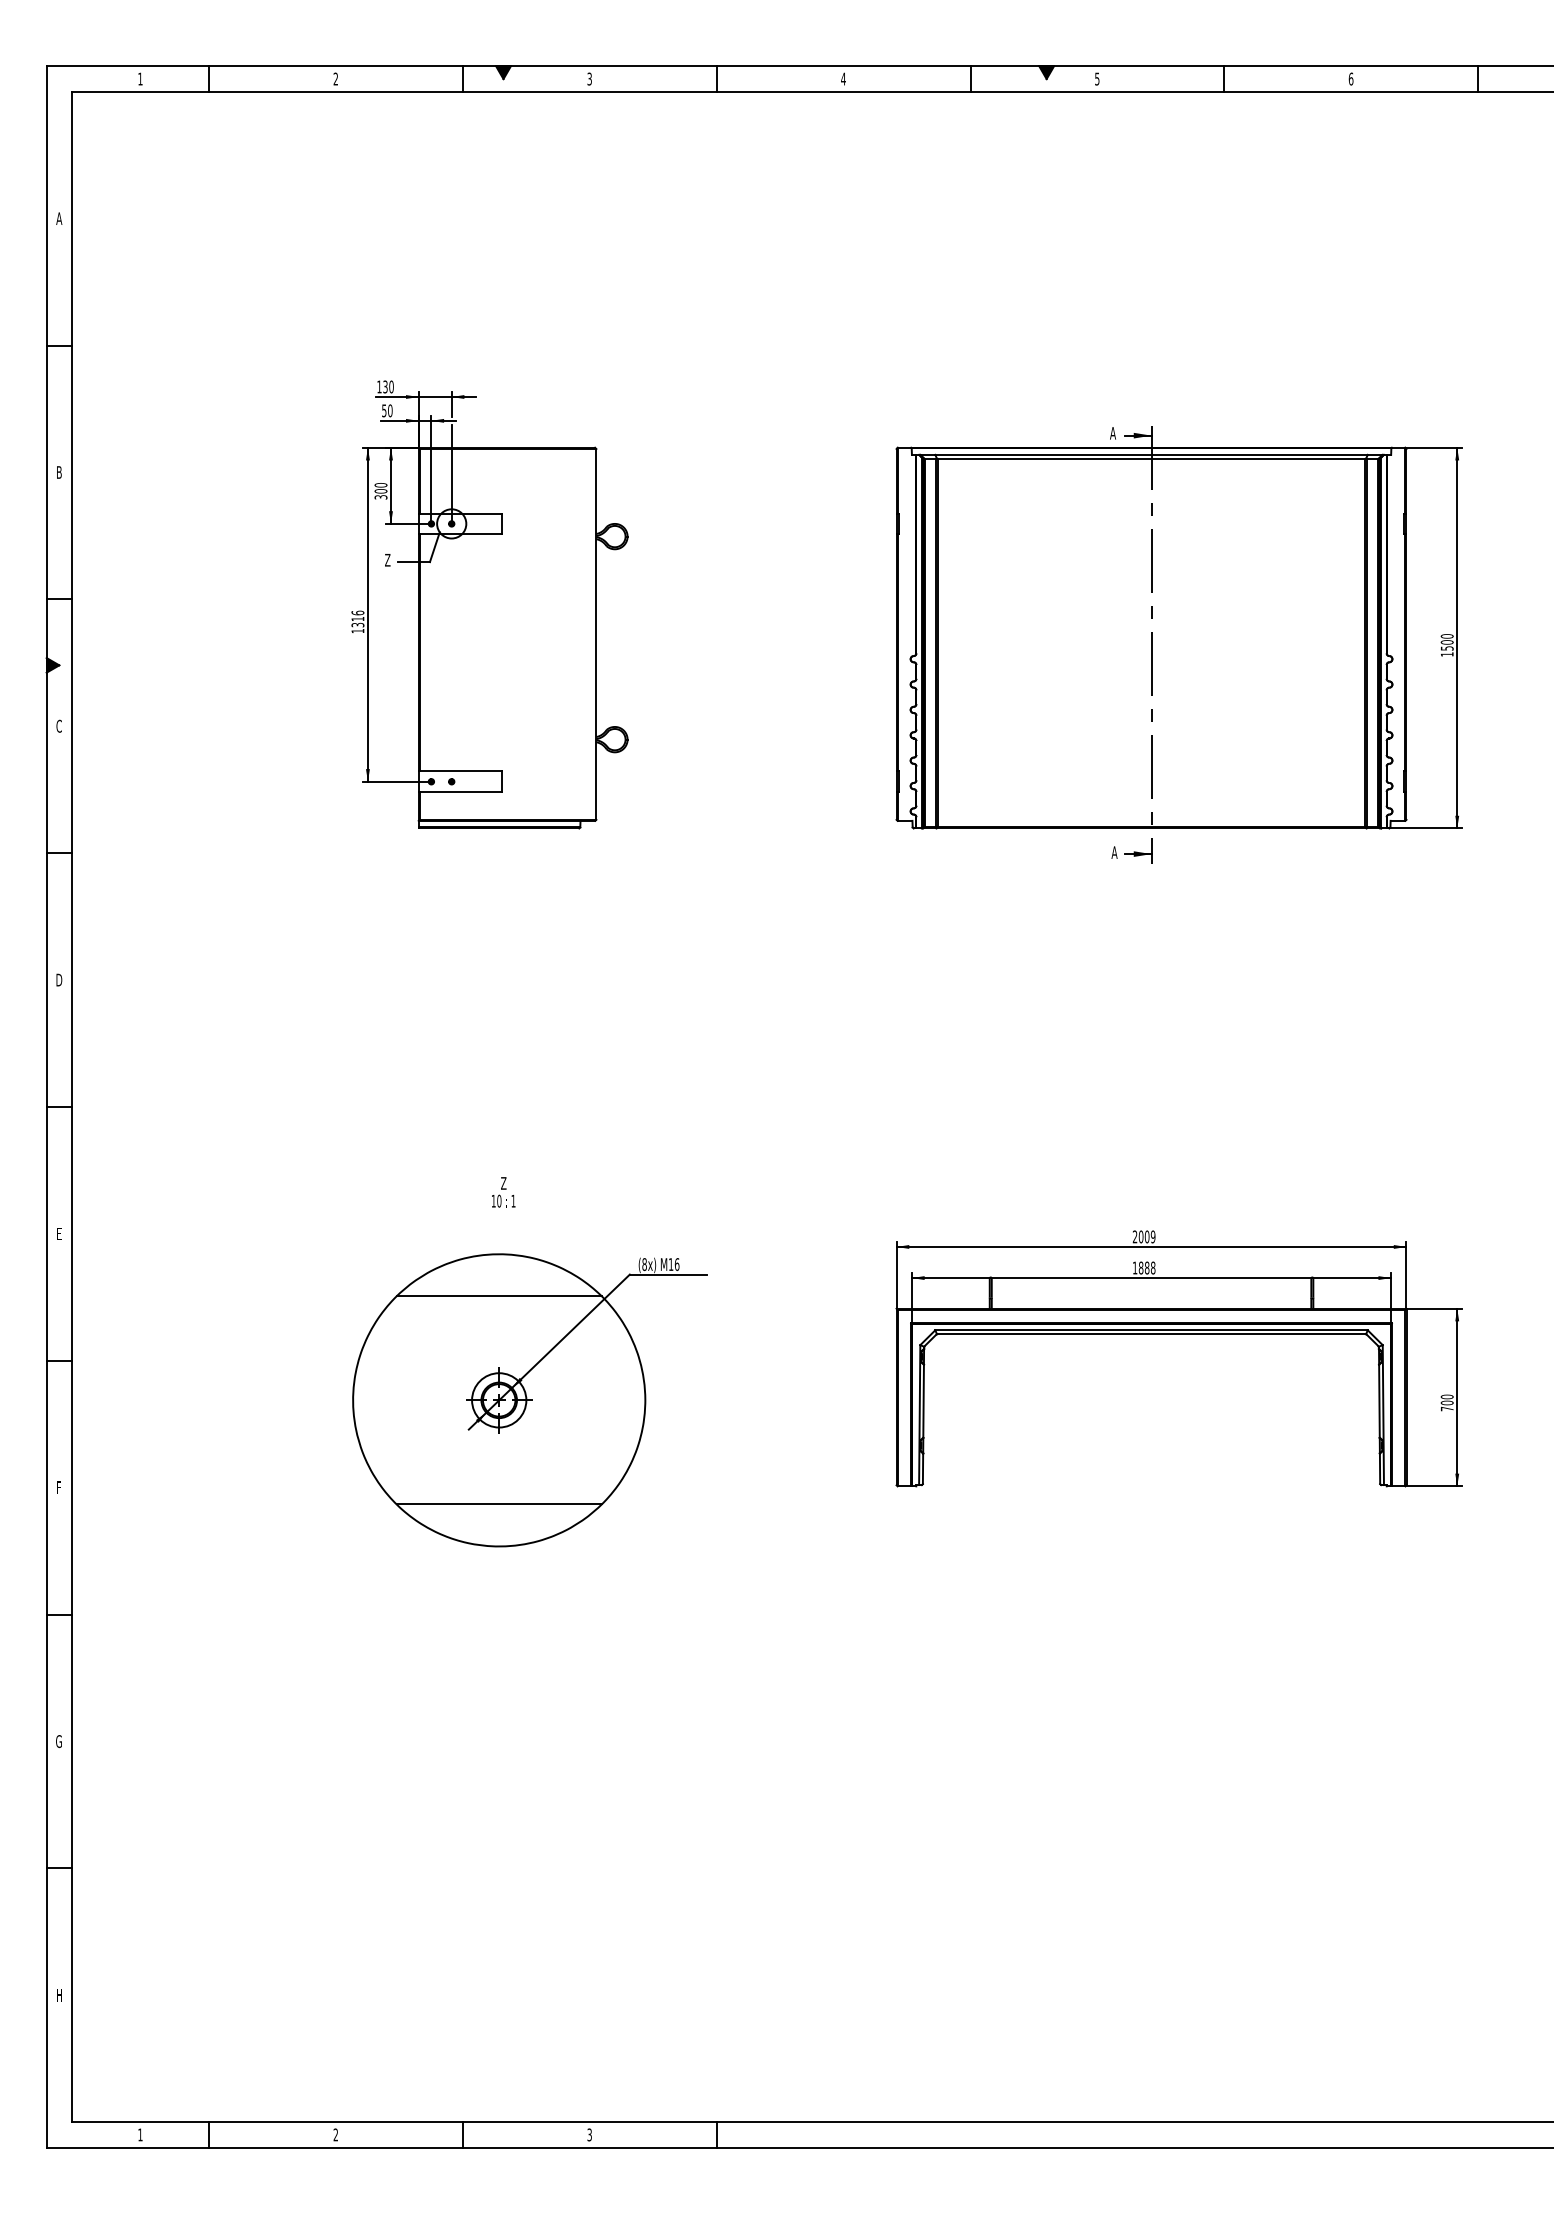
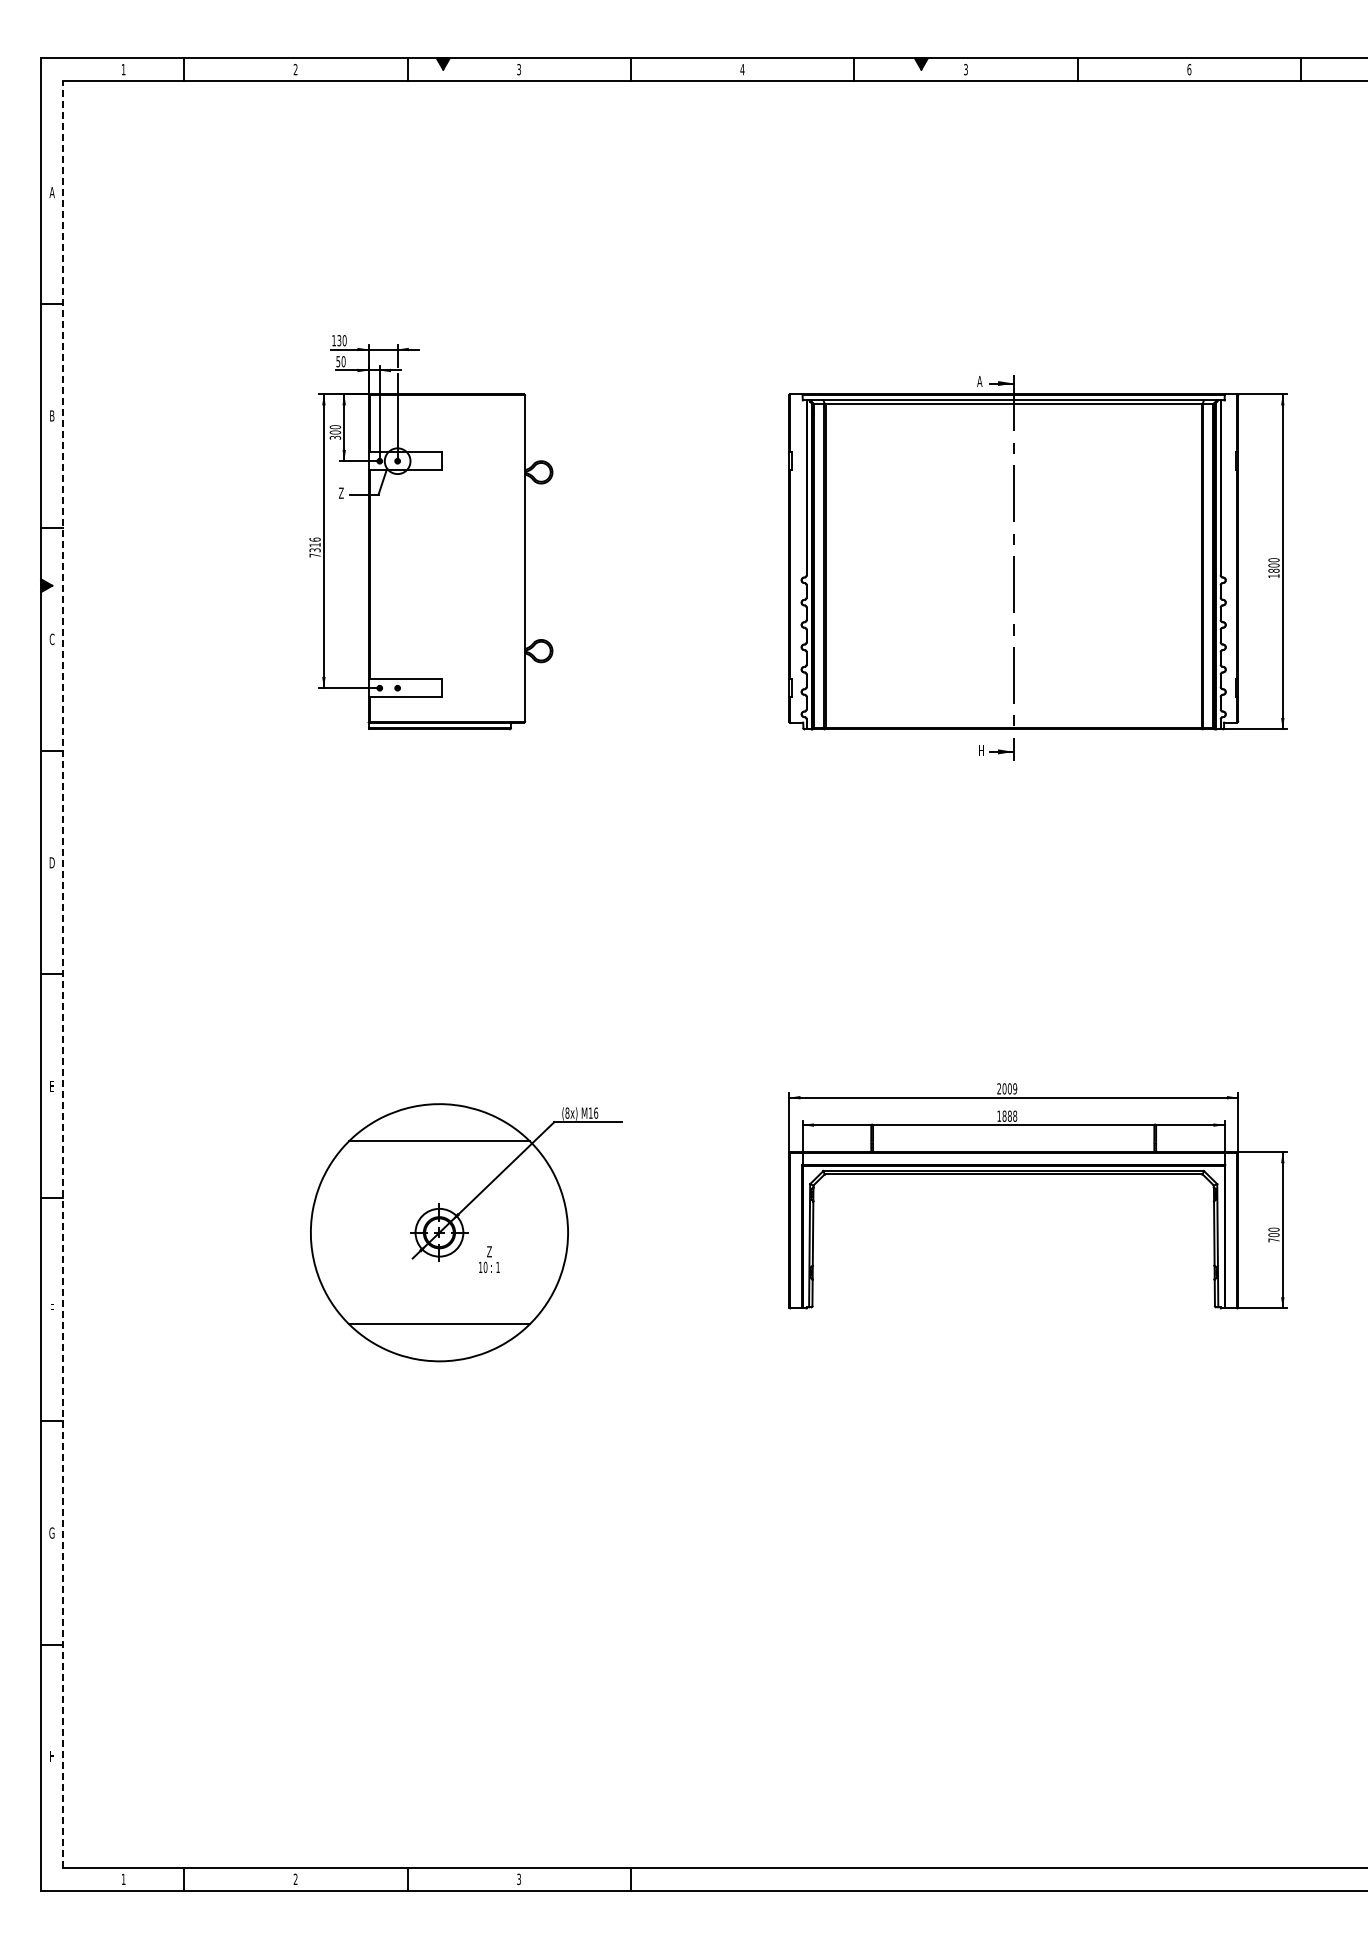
text: (1096, 78) -> (965, 69), 5 -> 3
text: (357, 631) -> (314, 555), 1316 -> 7316
text: (1446, 648) -> (1273, 570), 1500 -> 1800
text: (1113, 852) -> (980, 750), A -> H
line: (72, 1107) -> (63, 974), solid -> dashed
text: (503, 1192) -> (489, 1259), moved

